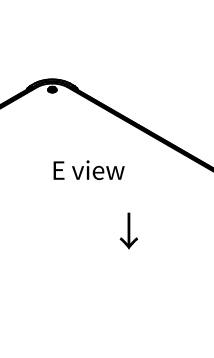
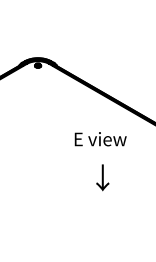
text: (88, 169) -> (100, 138), moved
text: (128, 230) -> (102, 177), moved

